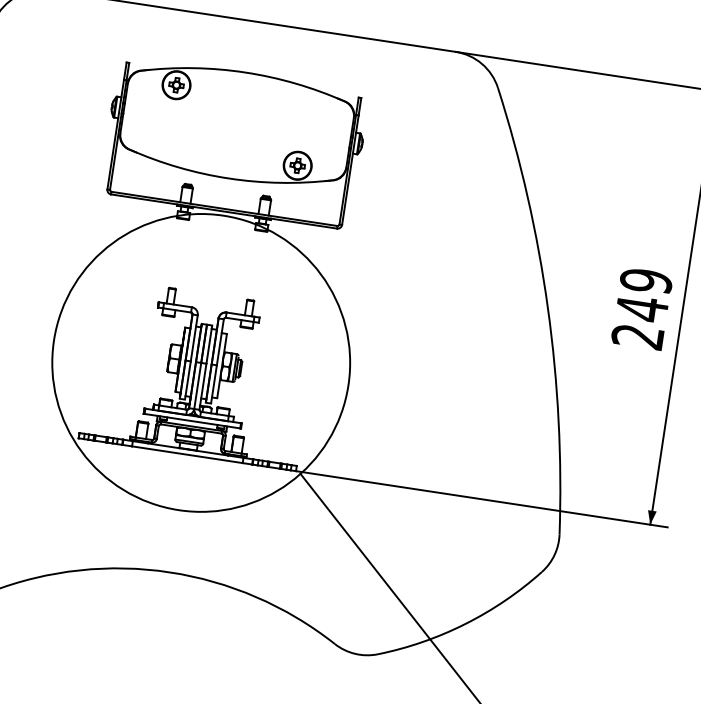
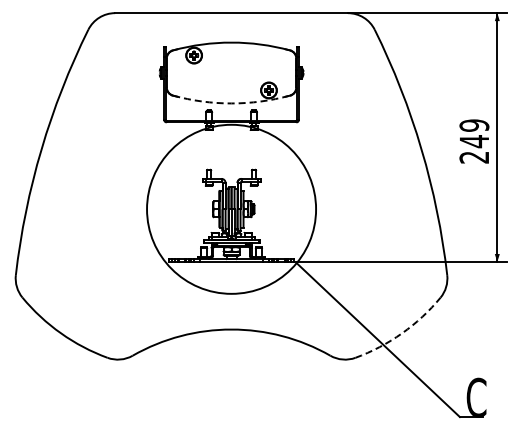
arc: (229, 178) -> (231, 103), solid -> dashed
arc: (466, 624) -> (402, 333), solid -> dashed

